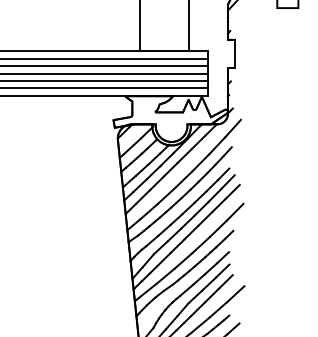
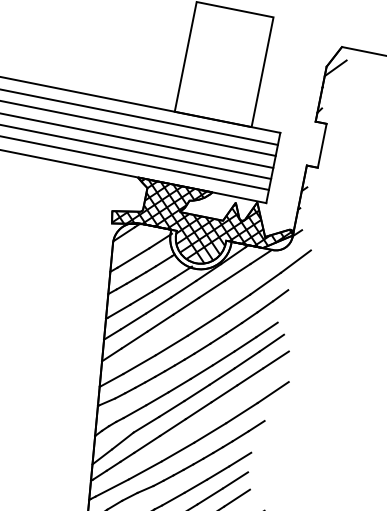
hatch: (170, 118) -> (201, 226), added

